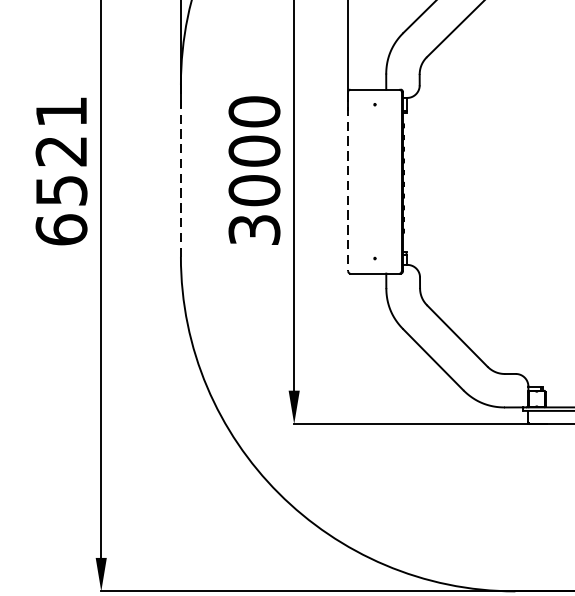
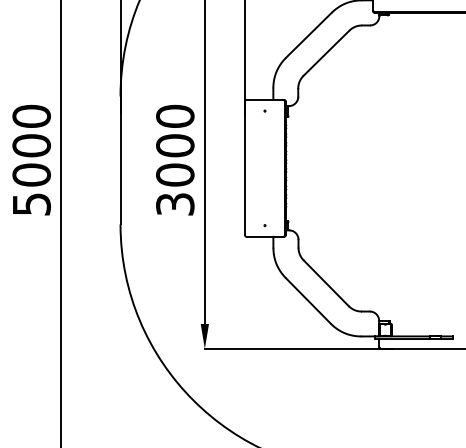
text: (61, 169) -> (31, 159), 6521 -> 5000
line: (180, 171) -> (120, 160), dashed -> solid
line: (348, 181) -> (245, 168), dashed -> solid

